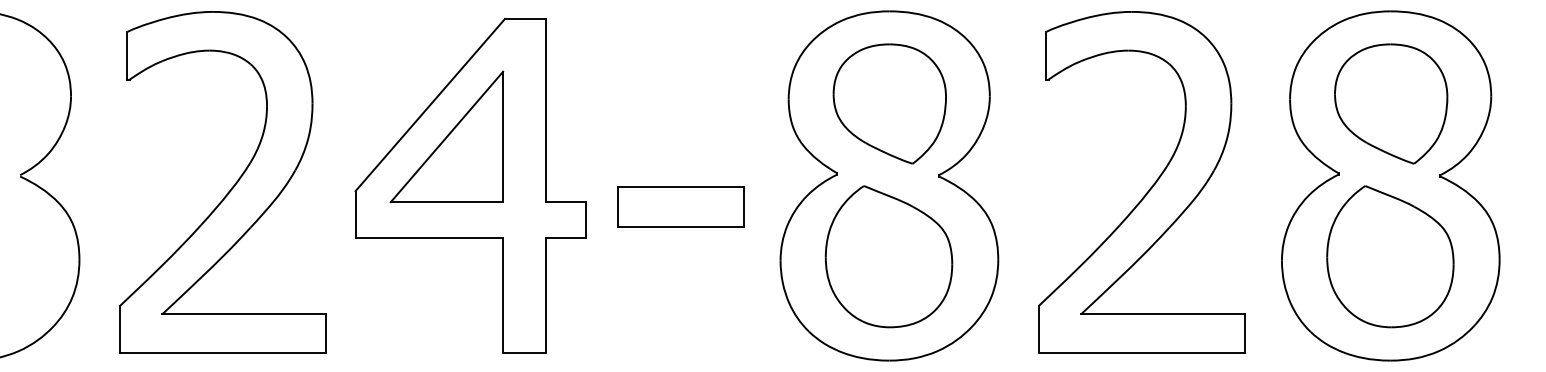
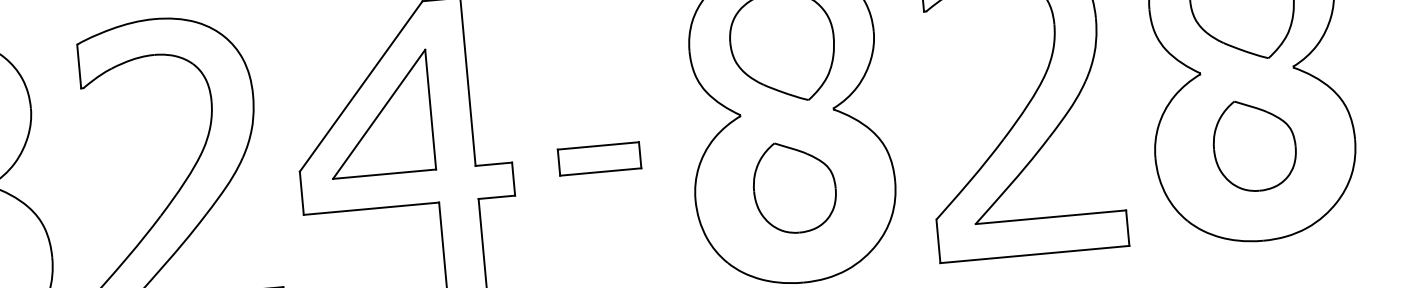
part: (680, 206) -> (599, 158), size x0.7
part: (888, 256) -> (794, 187), size x0.7
part: (1390, 256) -> (1254, 145), size x0.7

